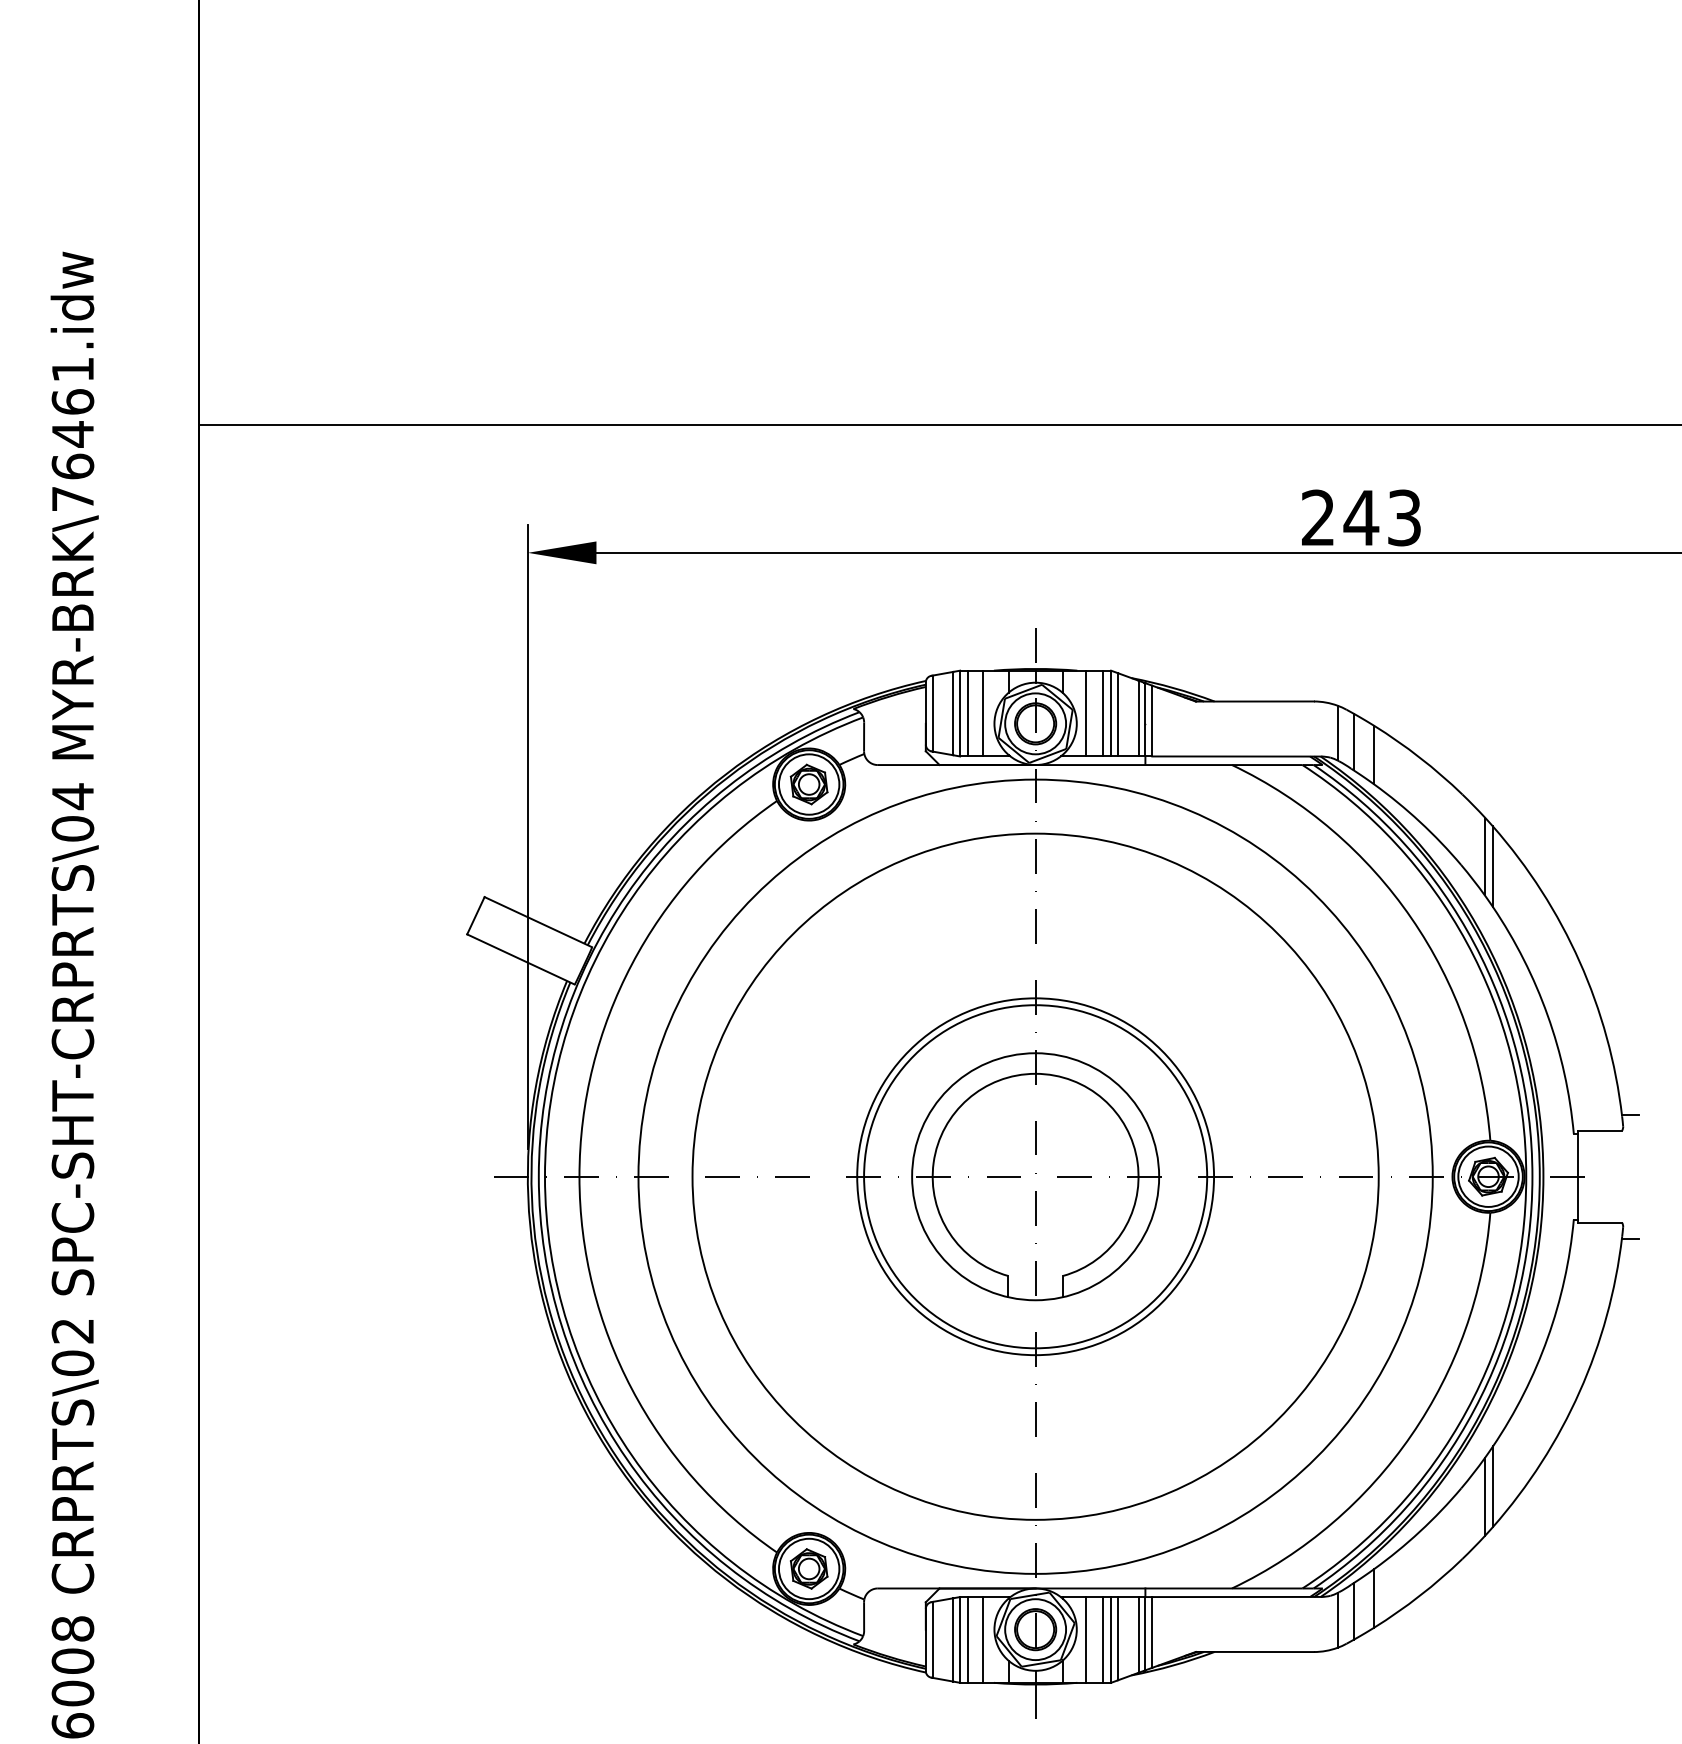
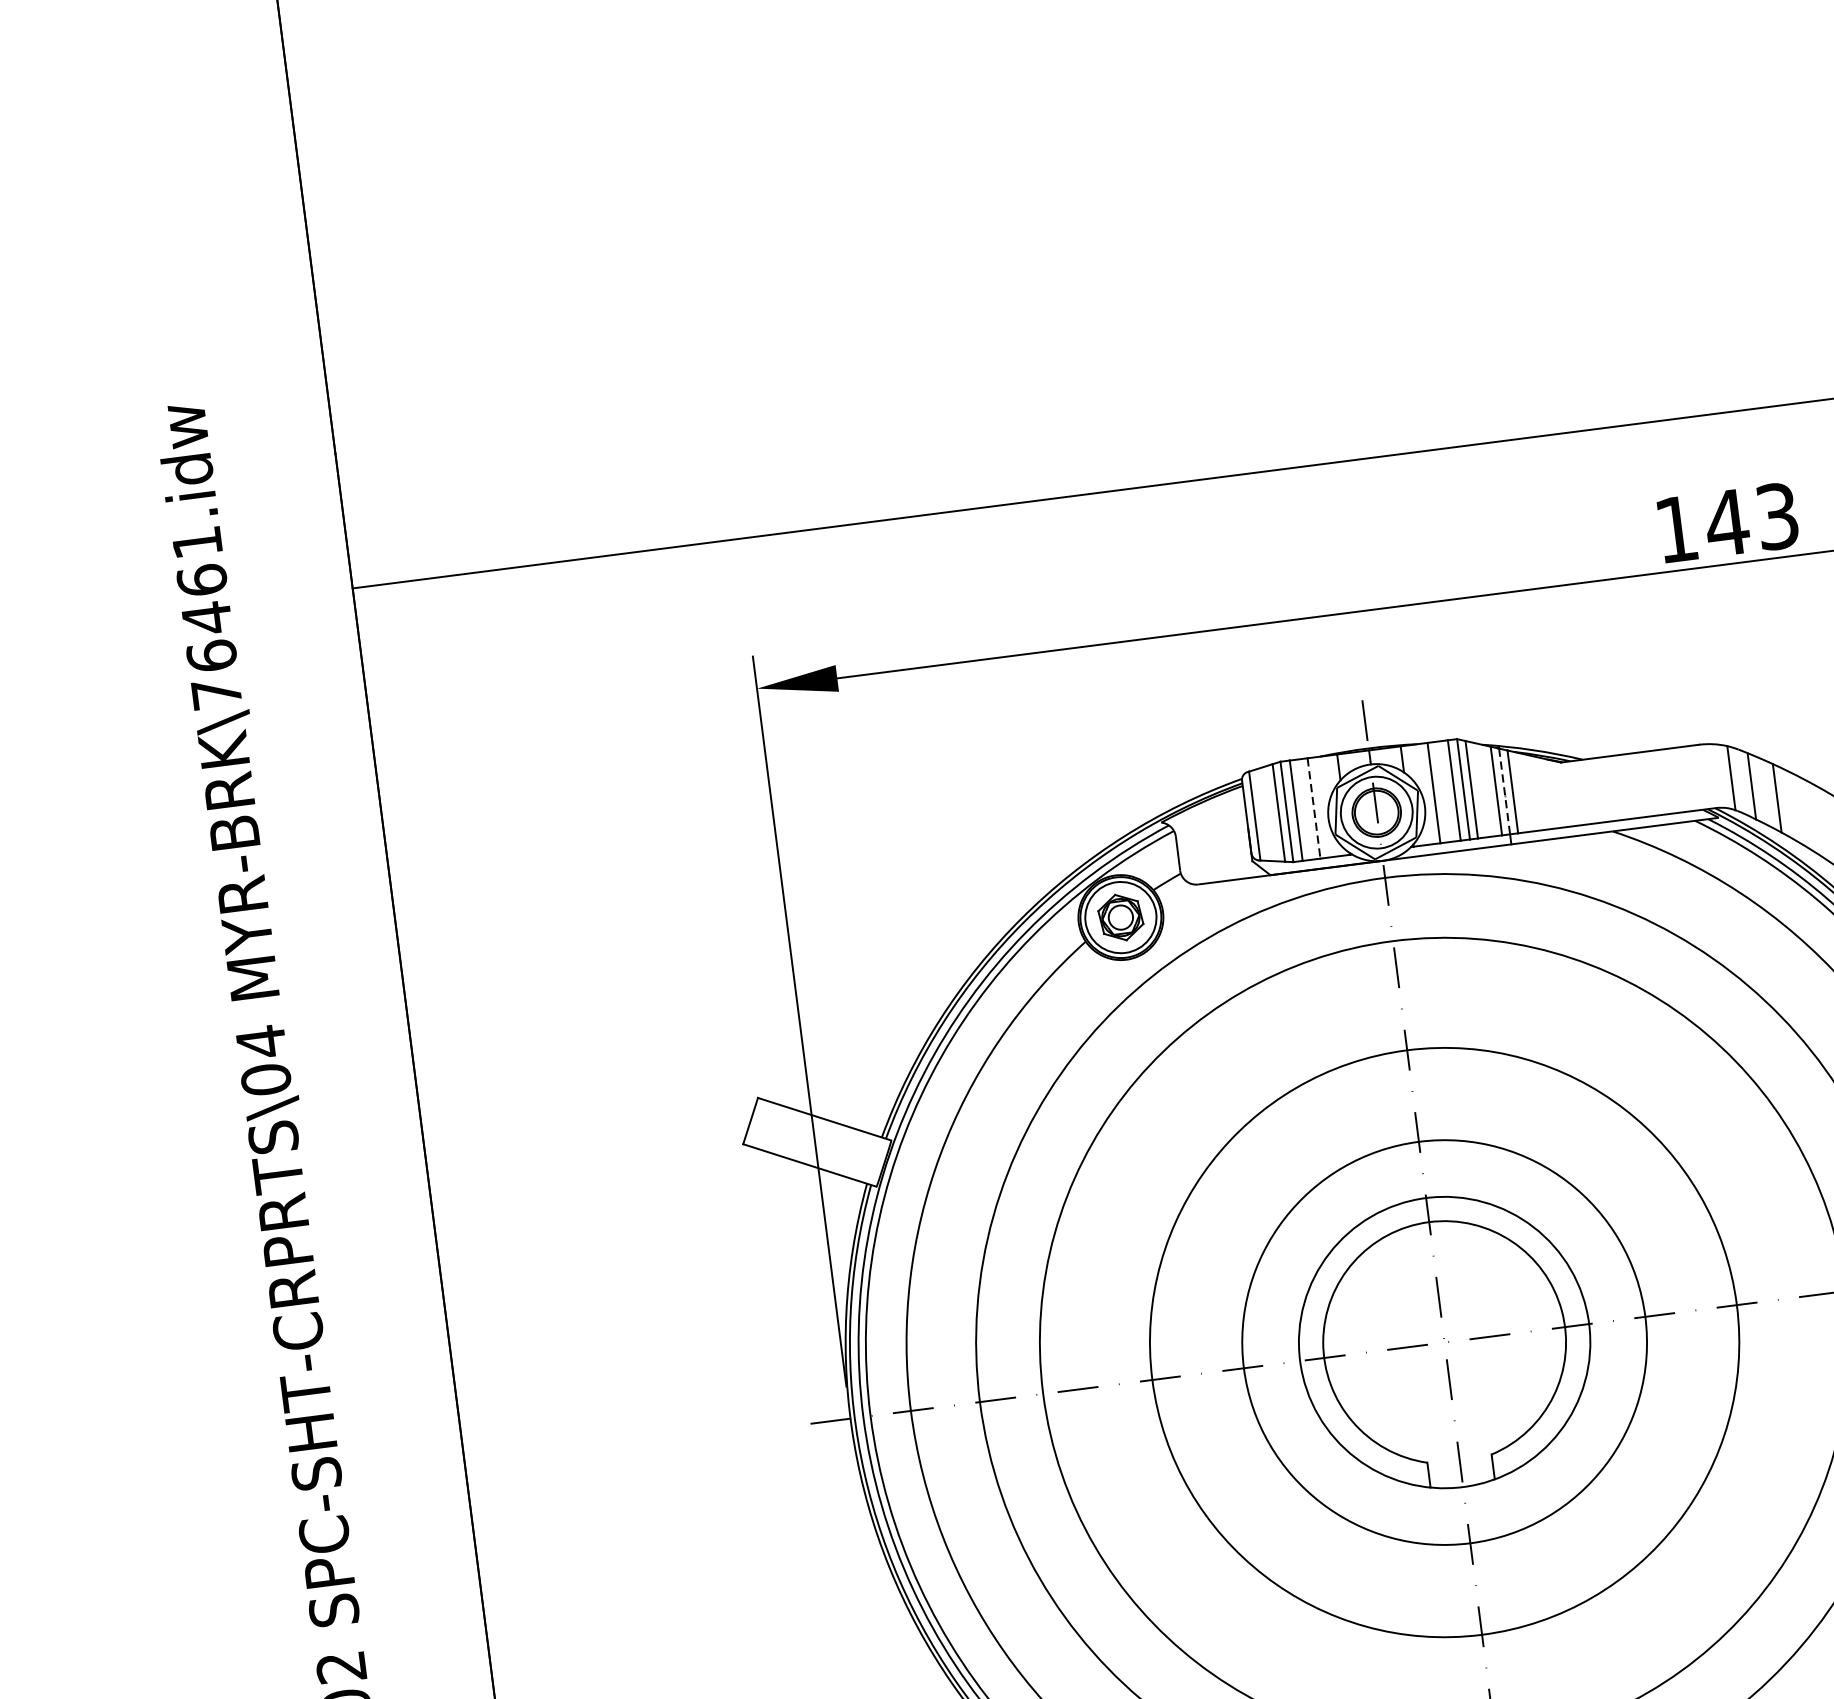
text: (1317, 517) -> (1675, 528), 243 -> 143
line: (983, 713) -> (1314, 808), solid -> dashed
line: (1145, 719) -> (1504, 791), solid -> dashed
circle: (1035, 1176) -> (1444, 1342), size x1.4

